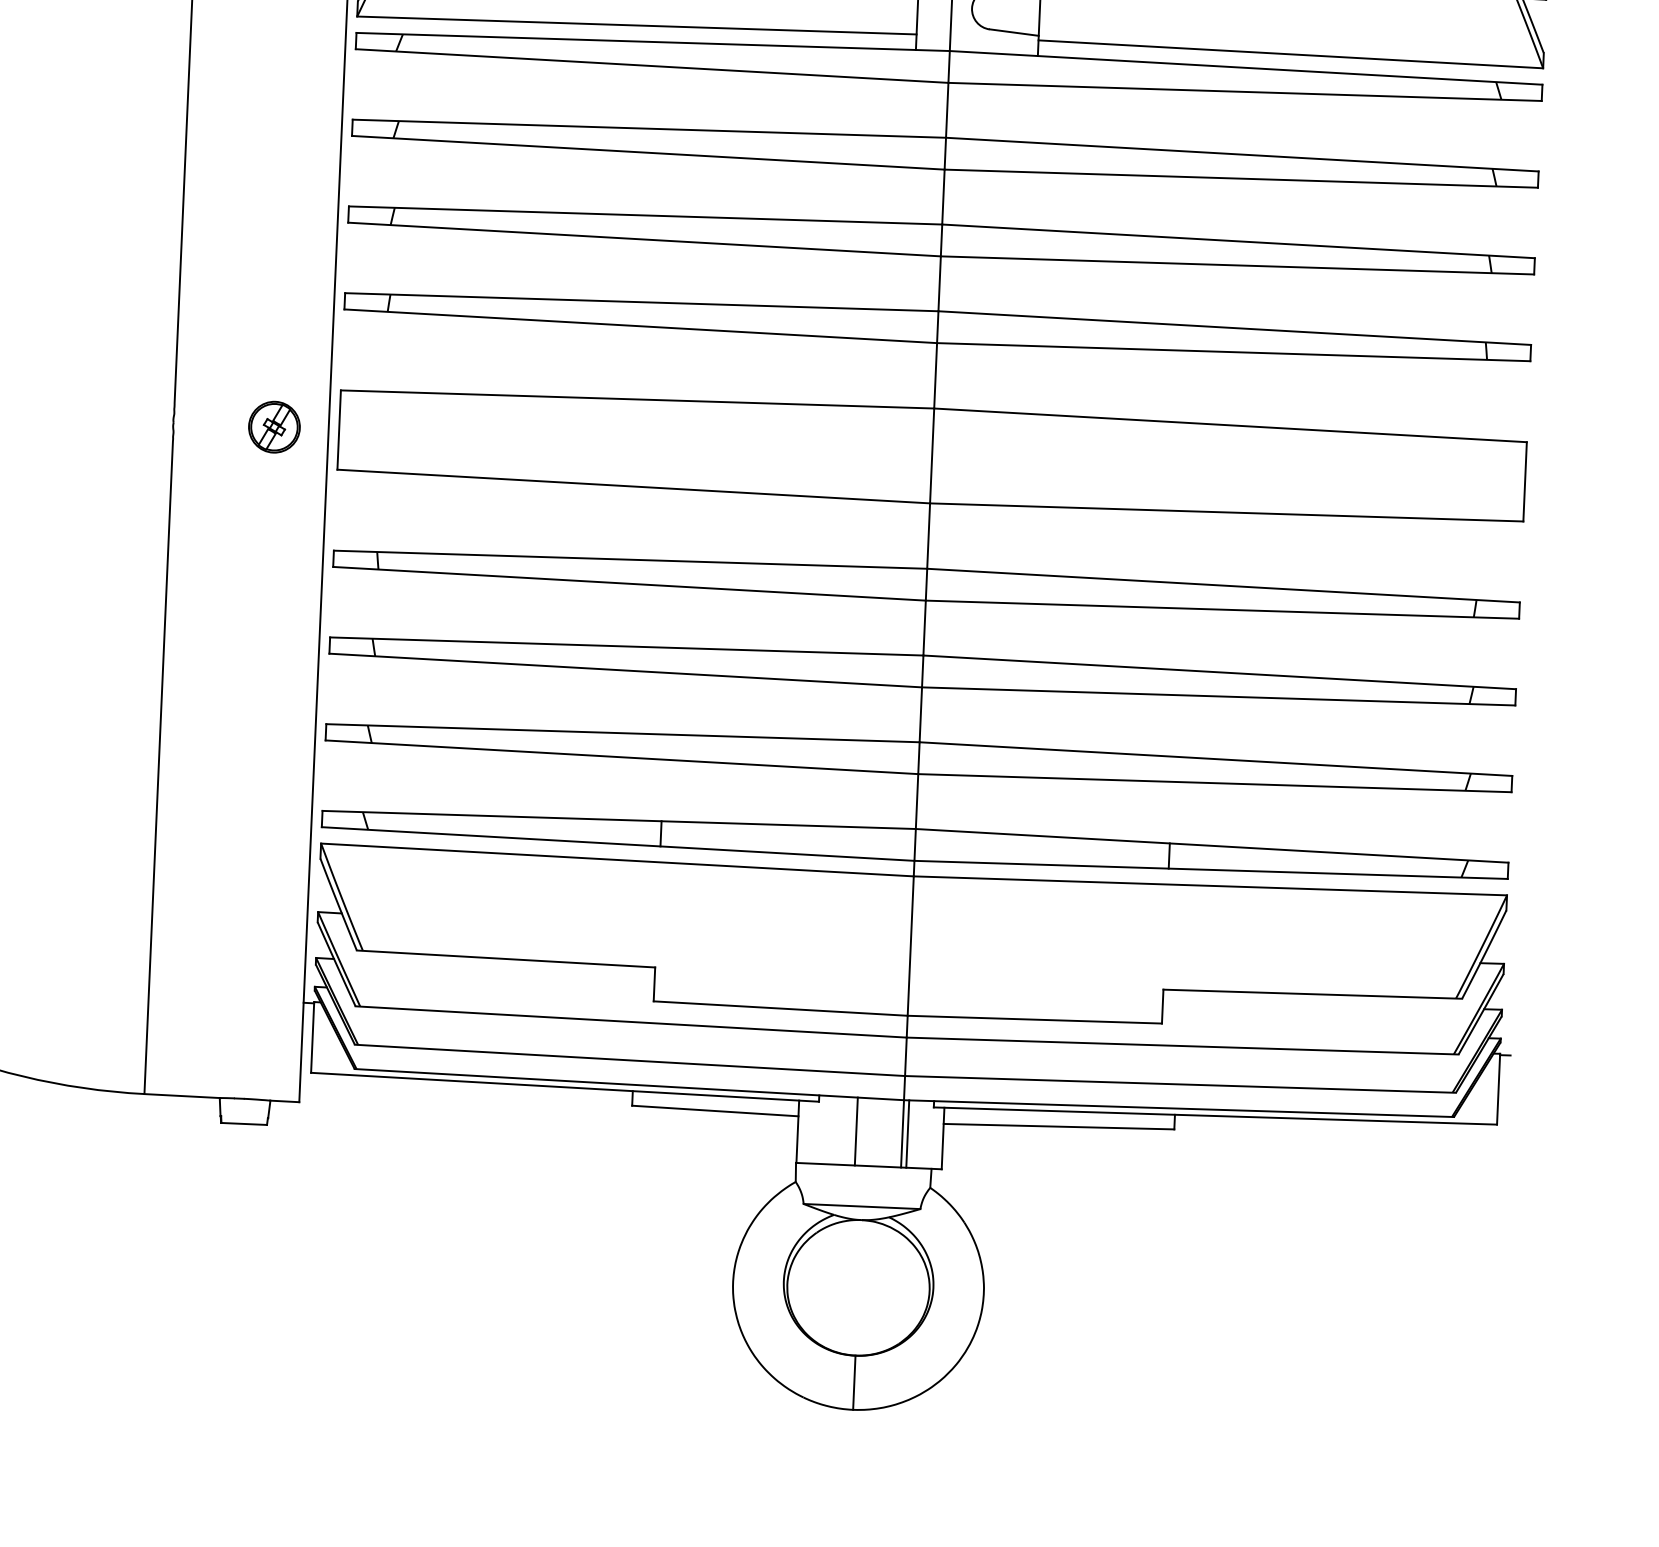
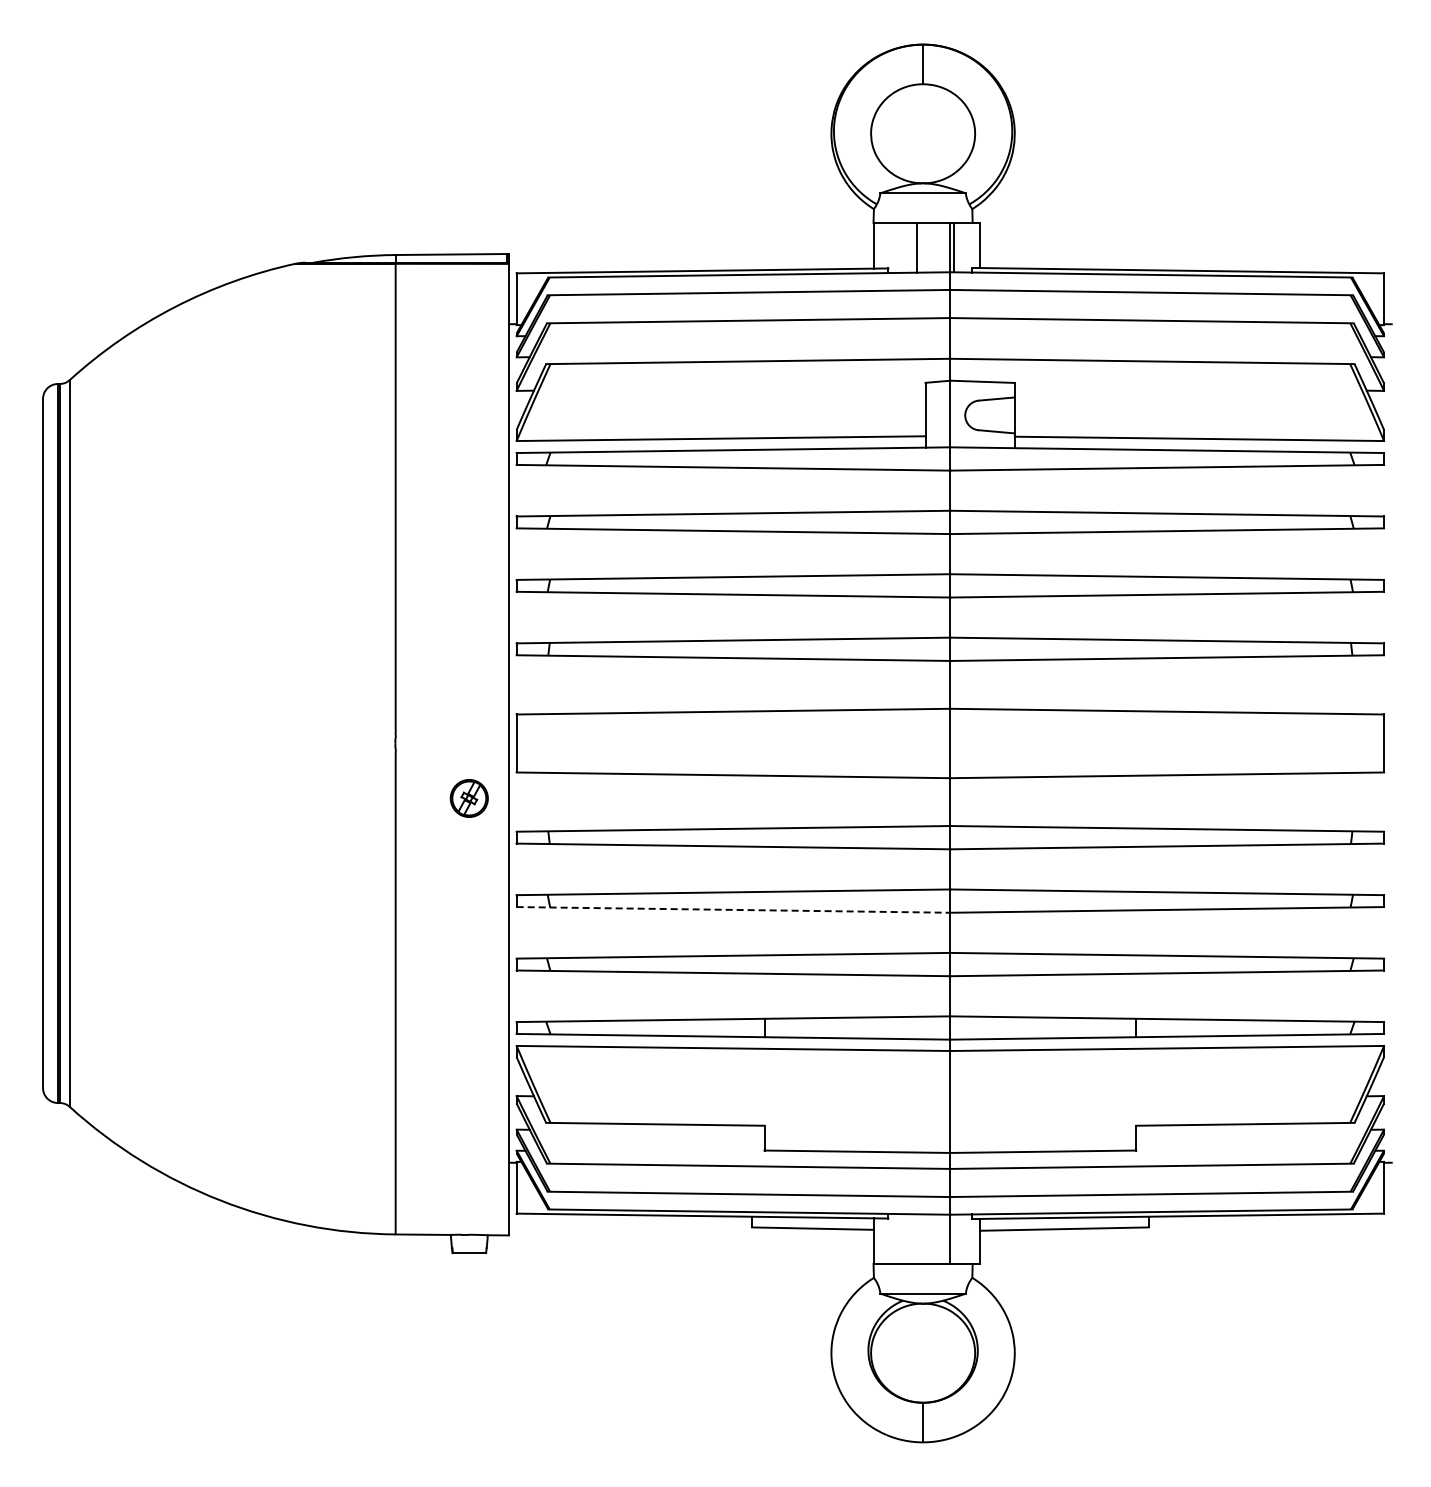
part: (273, 427) -> (468, 798), moved
line: (625, 669) -> (733, 909), solid -> dashed
line: (856, 1130) -> (916, 1238), removed
line: (908, 1132) -> (954, 1238), removed

